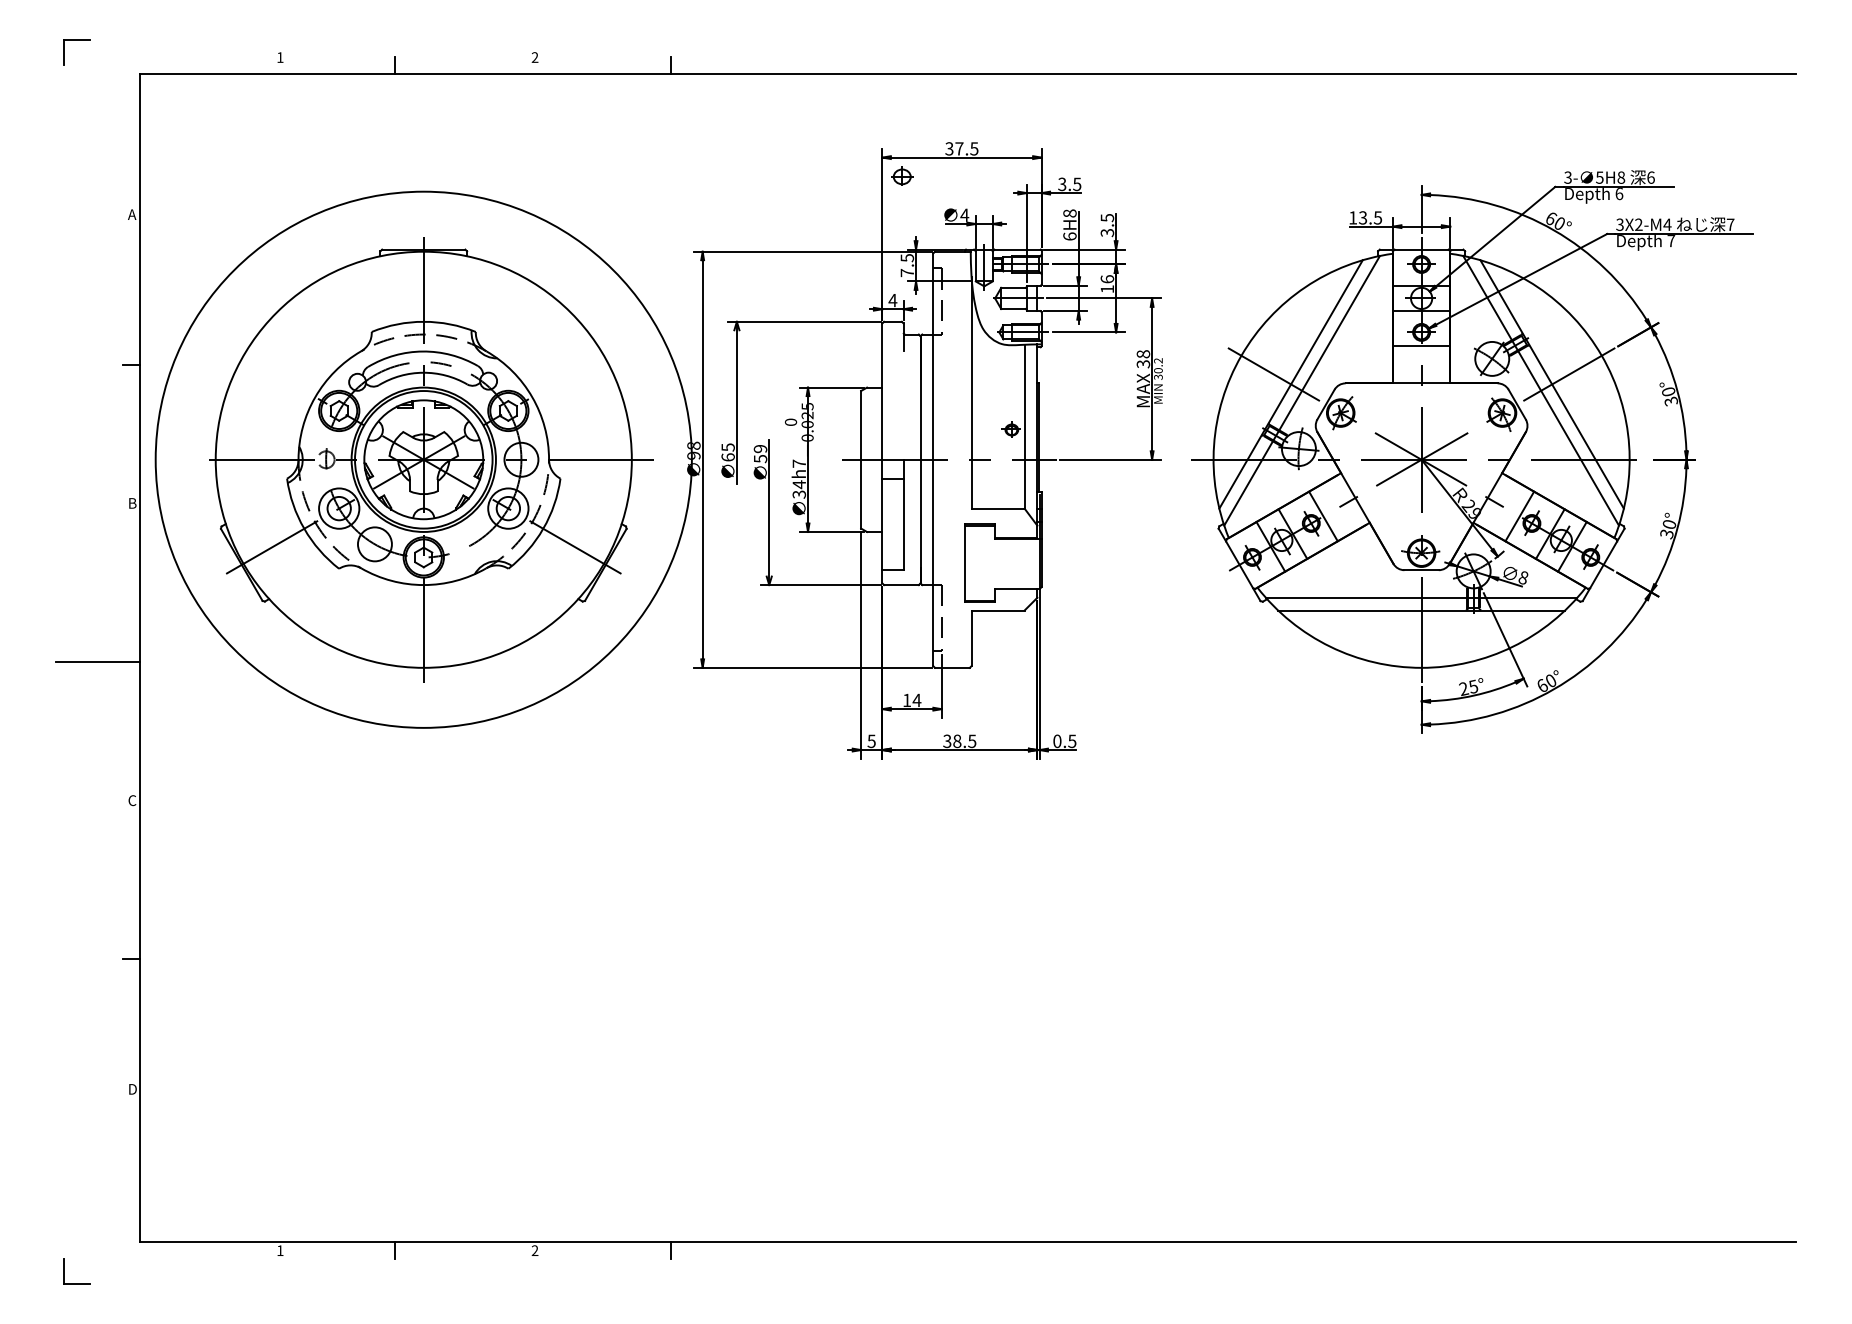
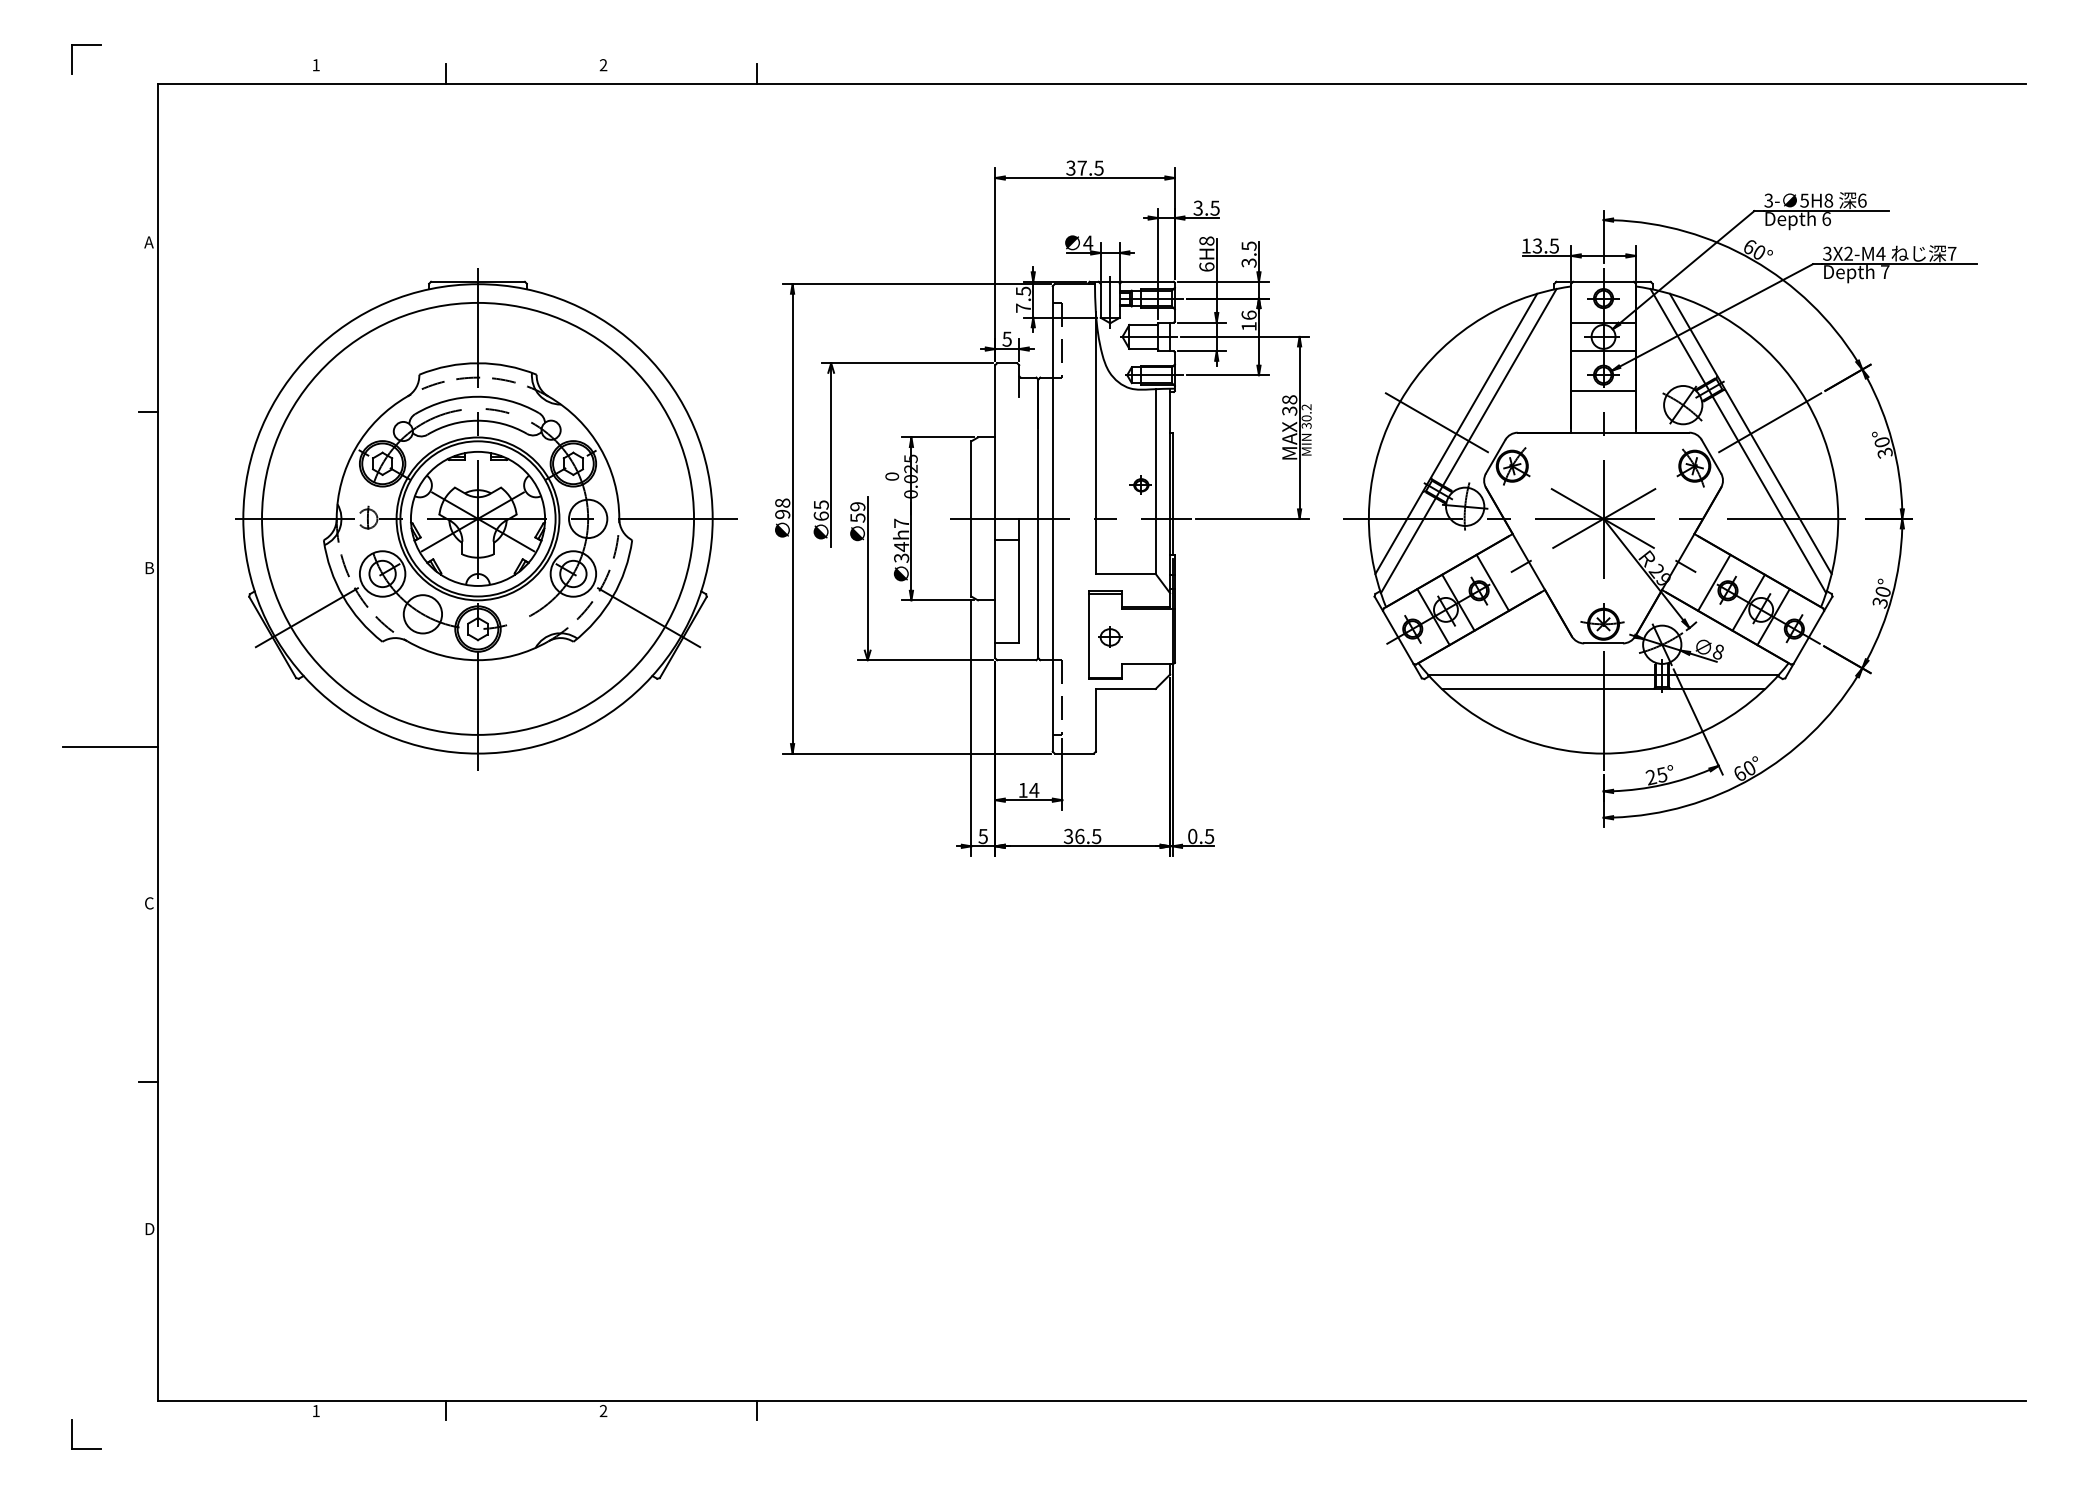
part: (902, 175) -> (1110, 635), moved
text: (892, 300) -> (1006, 339), 4 -> 5
circle: (423, 459) -> (477, 518), size x0.71
text: (957, 740) -> (1080, 835), 38.5 -> 36.5

